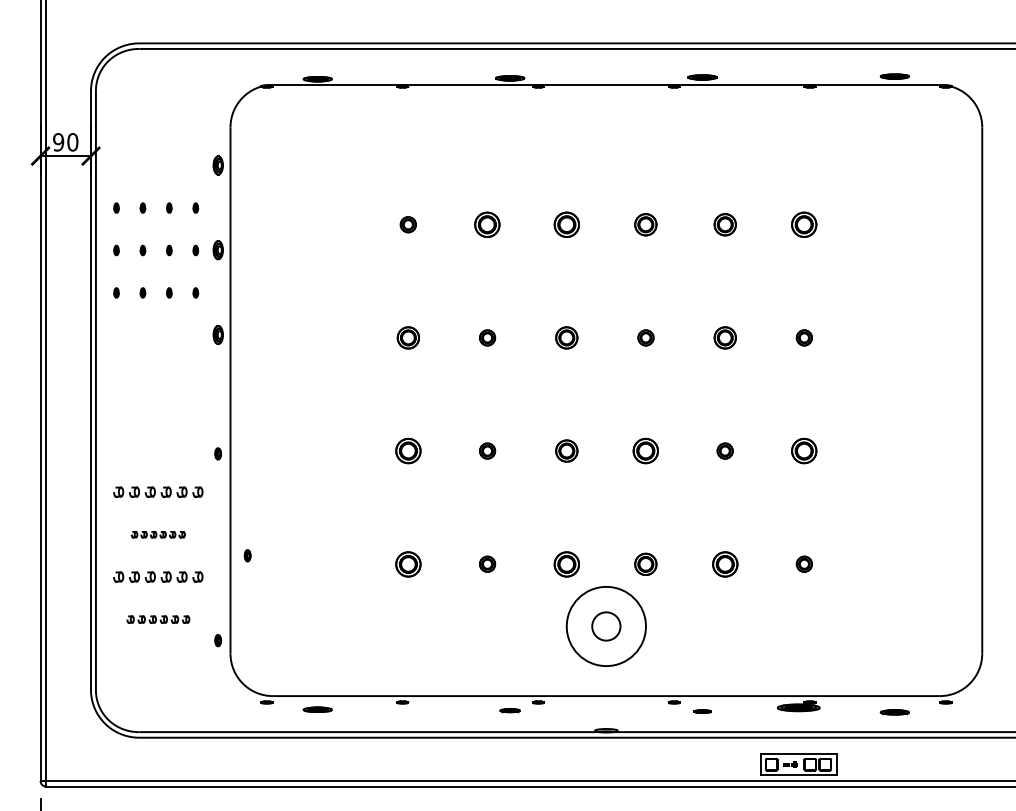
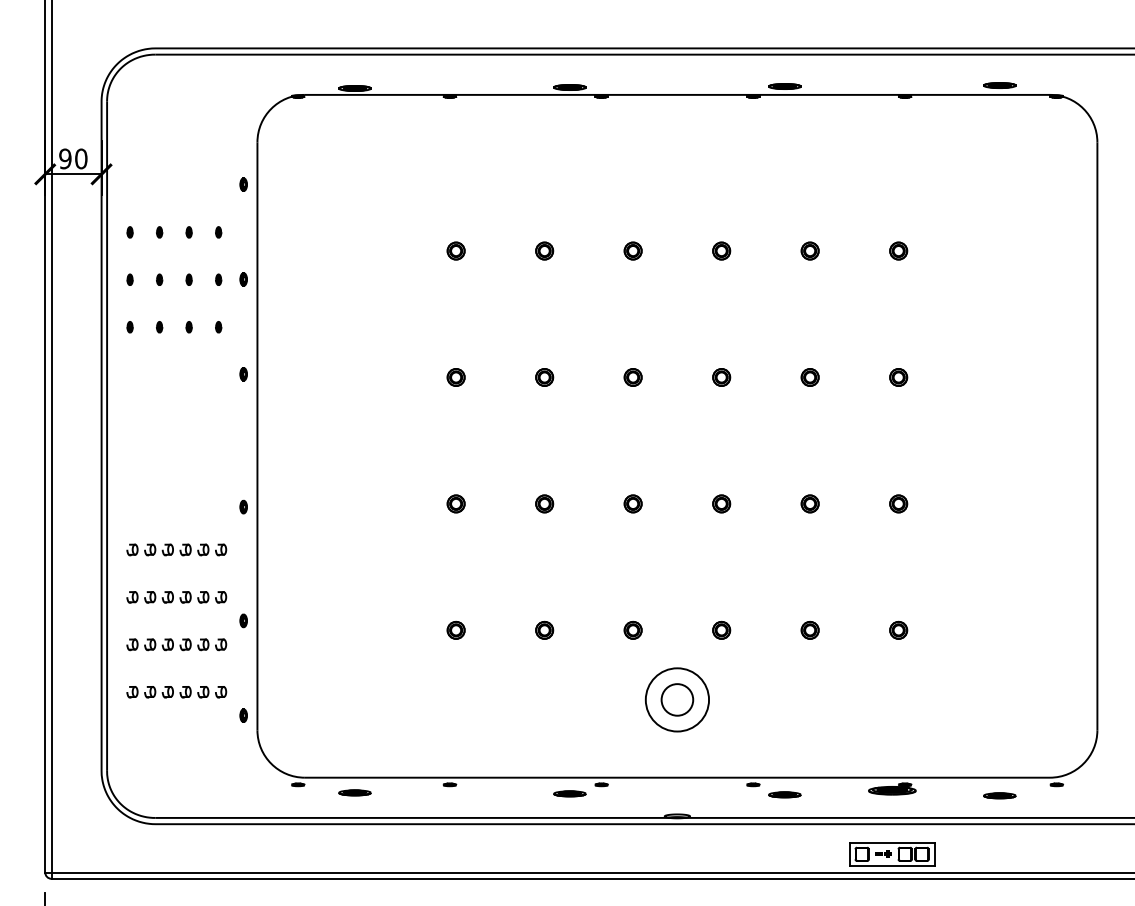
part: (218, 165) -> (243, 184), size x0.62
part: (487, 224) -> (544, 250), size x0.62
part: (566, 224) -> (632, 250), size x0.62
part: (645, 224) -> (721, 250), size x0.71
part: (724, 224) -> (809, 250), size x0.71
part: (804, 224) -> (898, 250), size x0.62
part: (218, 250) -> (243, 279), size x0.62
part: (218, 335) -> (243, 374), size x0.62
part: (407, 337) -> (455, 377), size x0.71
part: (566, 337) -> (632, 377), size x0.71
part: (724, 337) -> (809, 377), size x0.71
part: (407, 450) -> (455, 503), size x0.62
part: (566, 450) -> (632, 503), size x0.71
part: (645, 450) -> (721, 503), size x0.62
part: (804, 450) -> (898, 503), size x0.62
part: (158, 534) -> (176, 597), size x1.67
part: (247, 555) -> (243, 620), moved
part: (407, 563) -> (455, 629), size x0.62
part: (566, 563) -> (632, 629), size x0.62
part: (645, 563) -> (721, 629), size x0.71
part: (724, 563) -> (809, 629), size x0.62
part: (158, 619) -> (176, 692), size x1.43
circle: (606, 626) -> (677, 699), size x0.71
part: (509, 710) -> (569, 793), size x1.43
part: (702, 711) -> (784, 794), size x1.67

